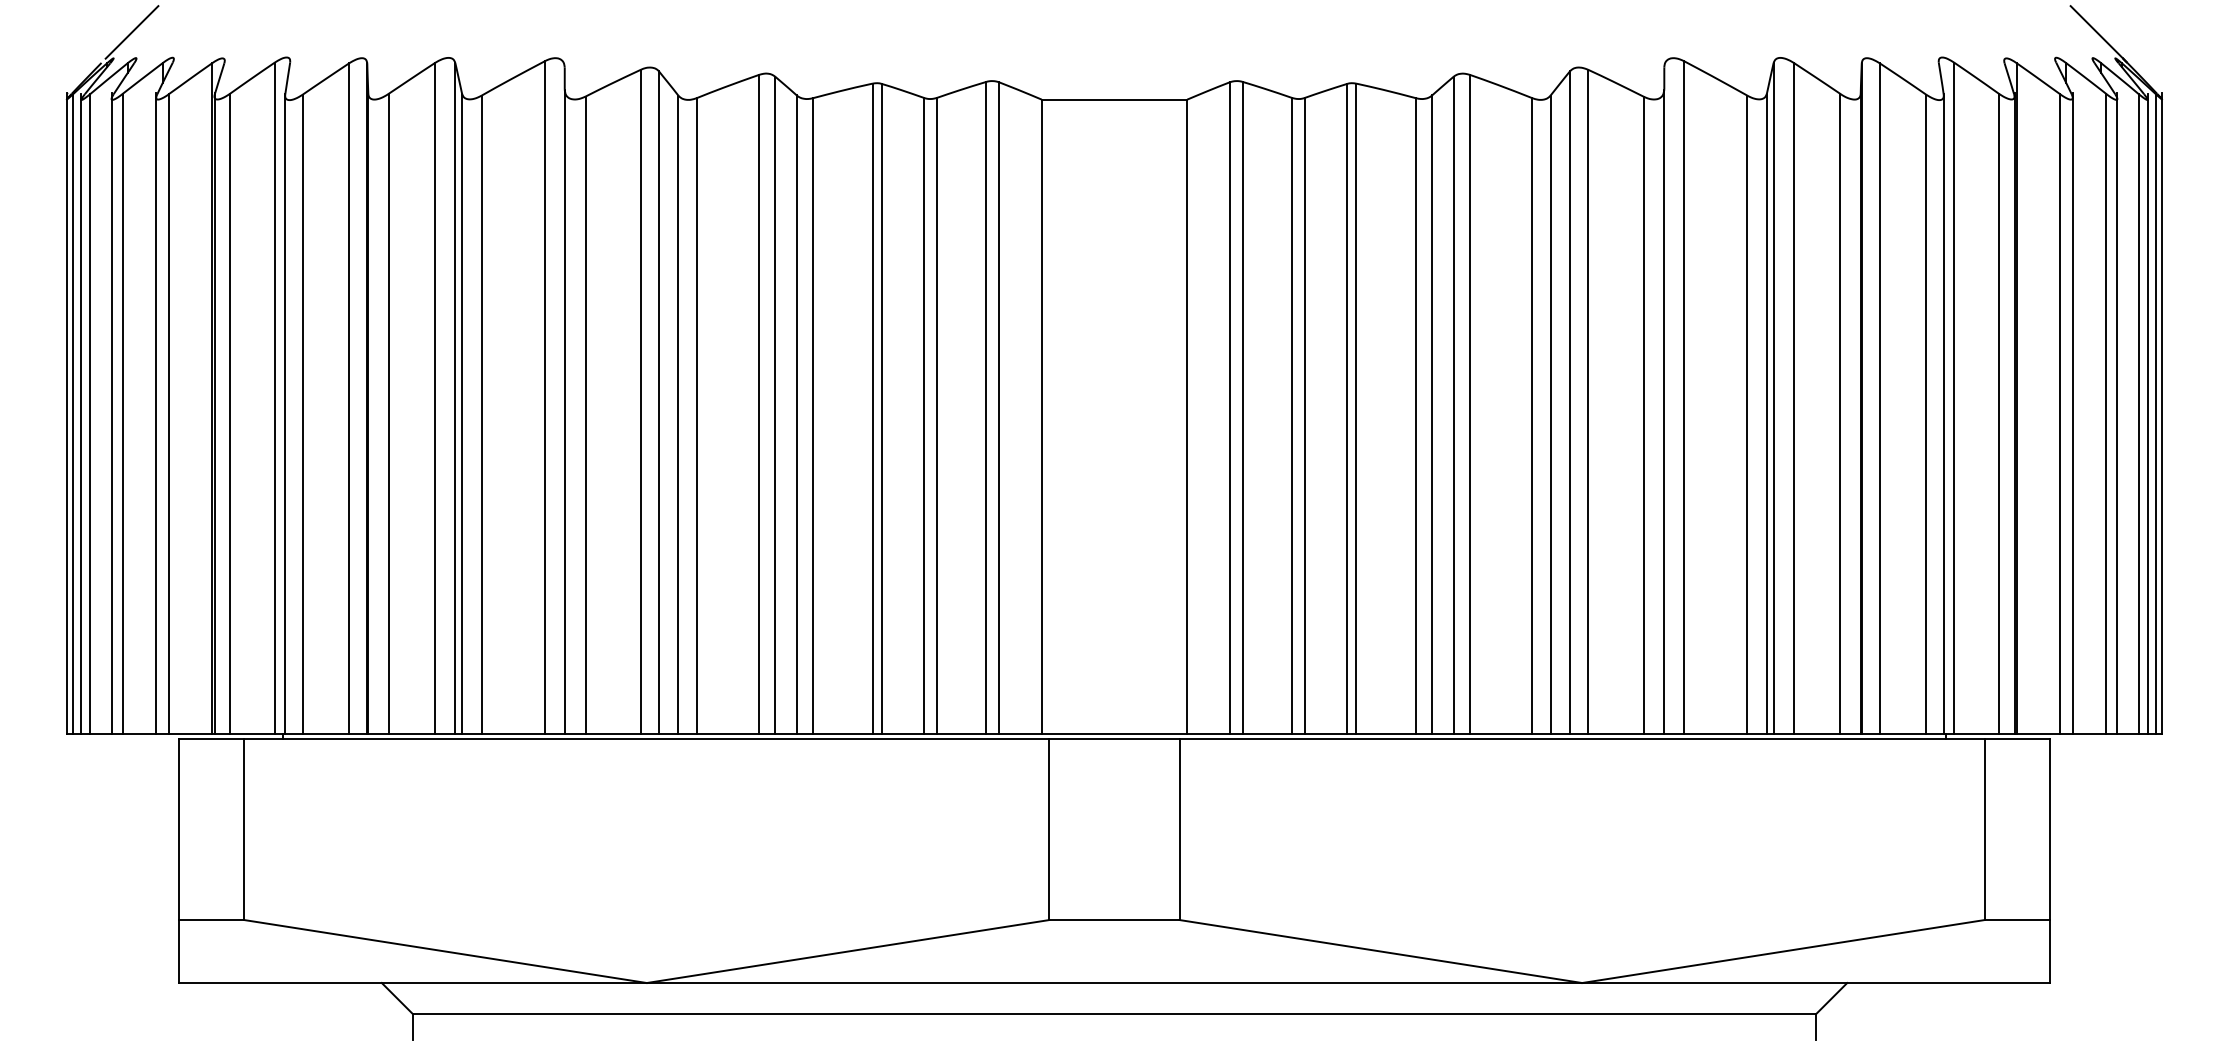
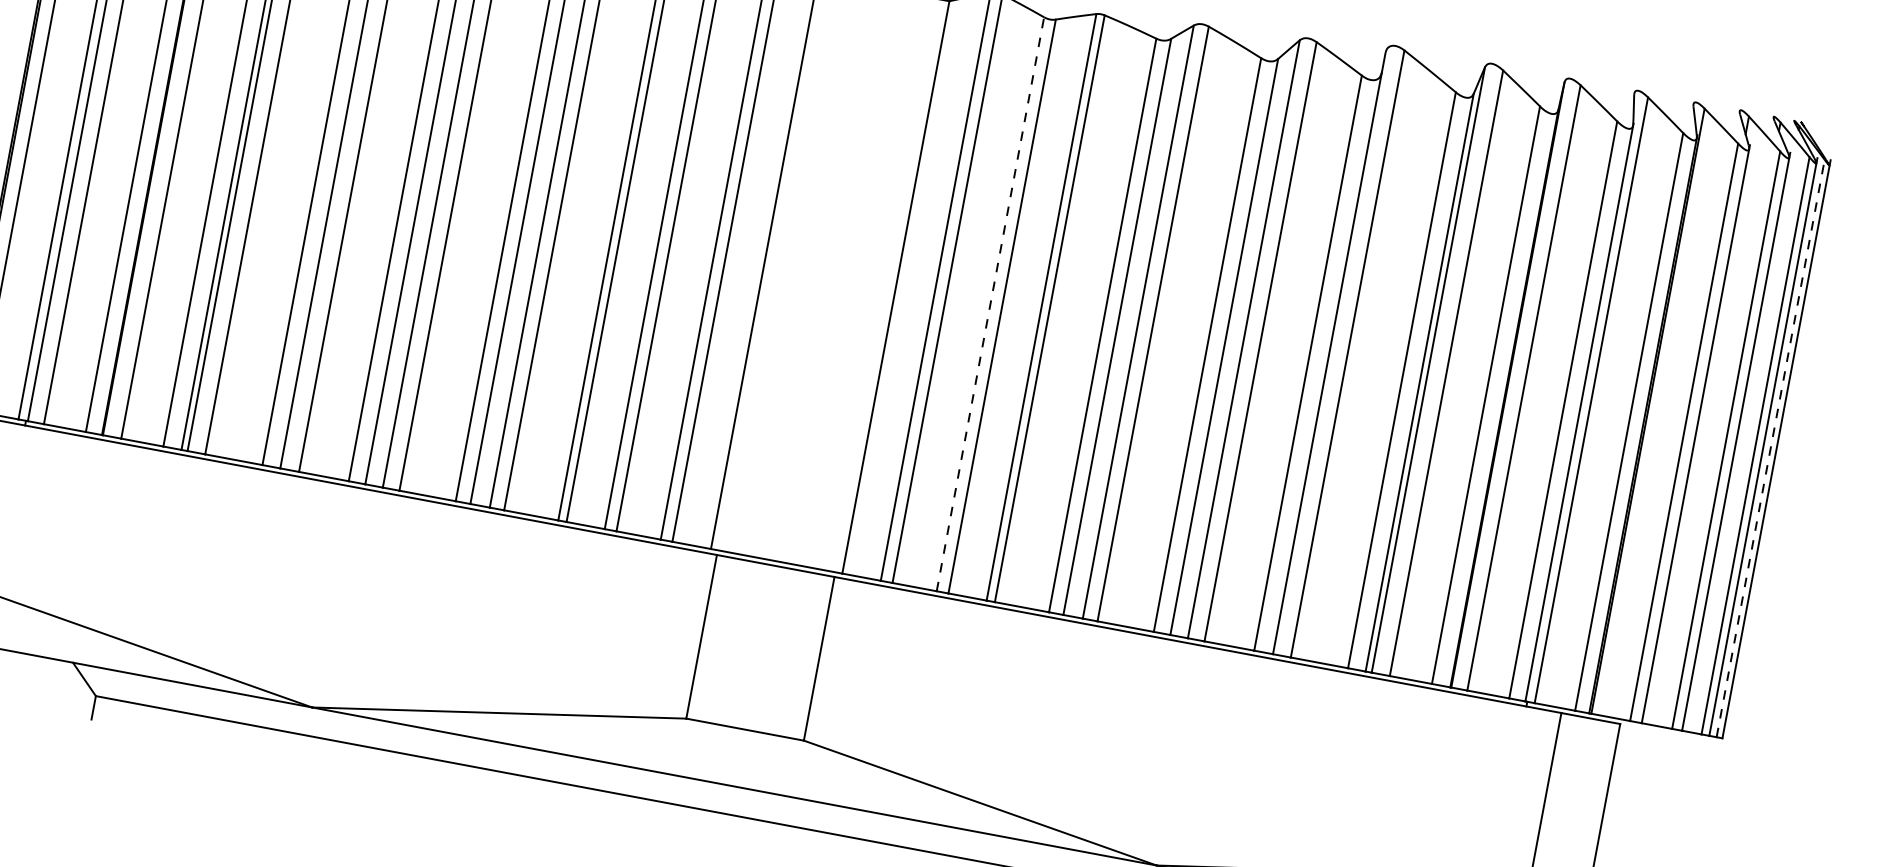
line: (2096, 31) -> (1781, 93), removed
line: (2155, 413) -> (1770, 448), solid -> dashed
line: (1291, 415) -> (990, 304), solid -> dashed

